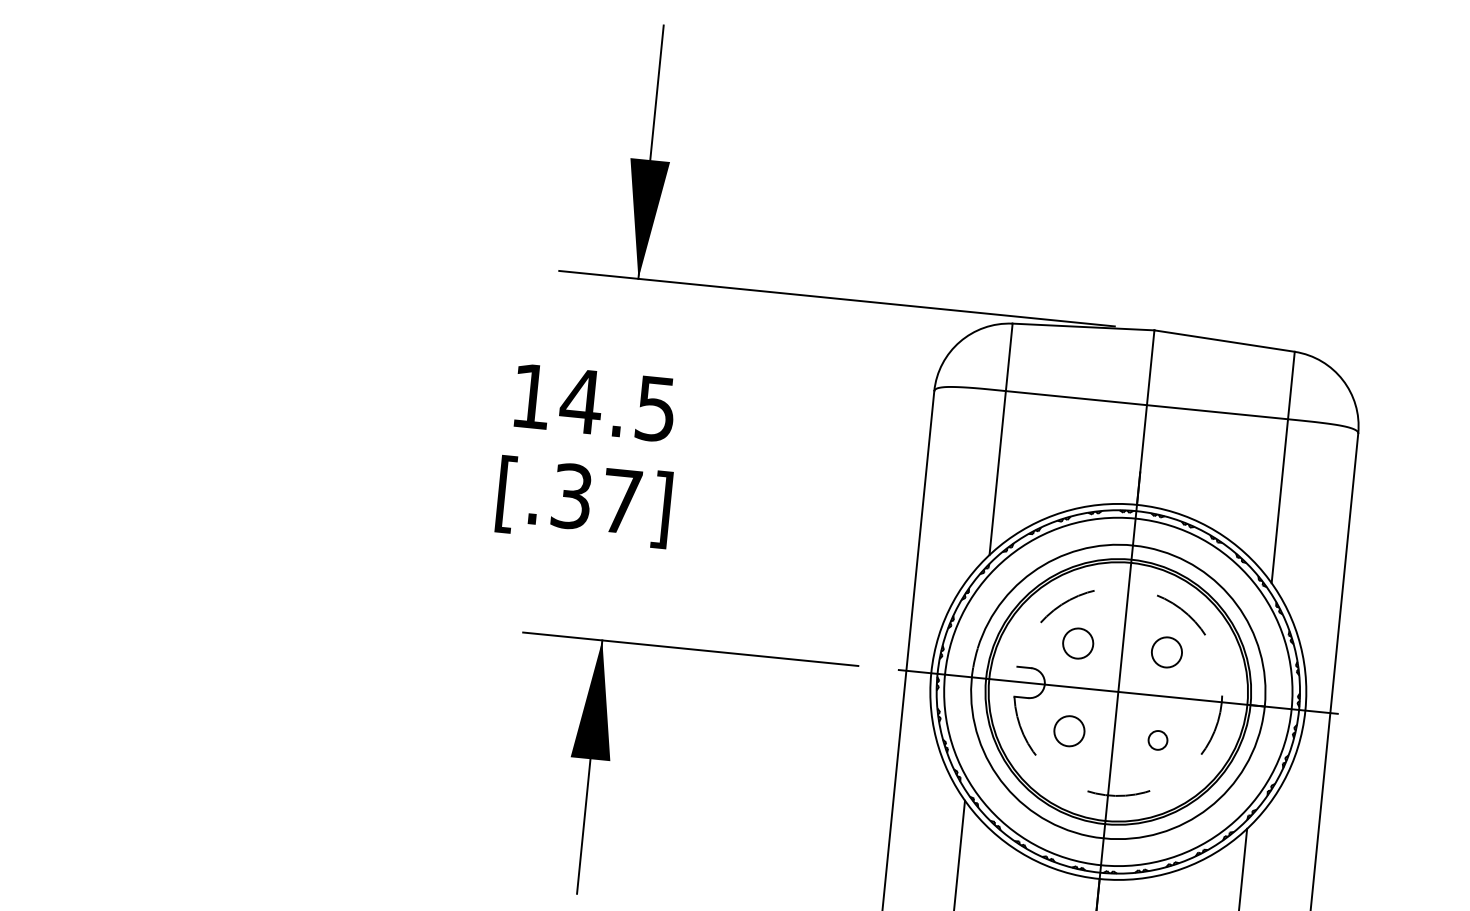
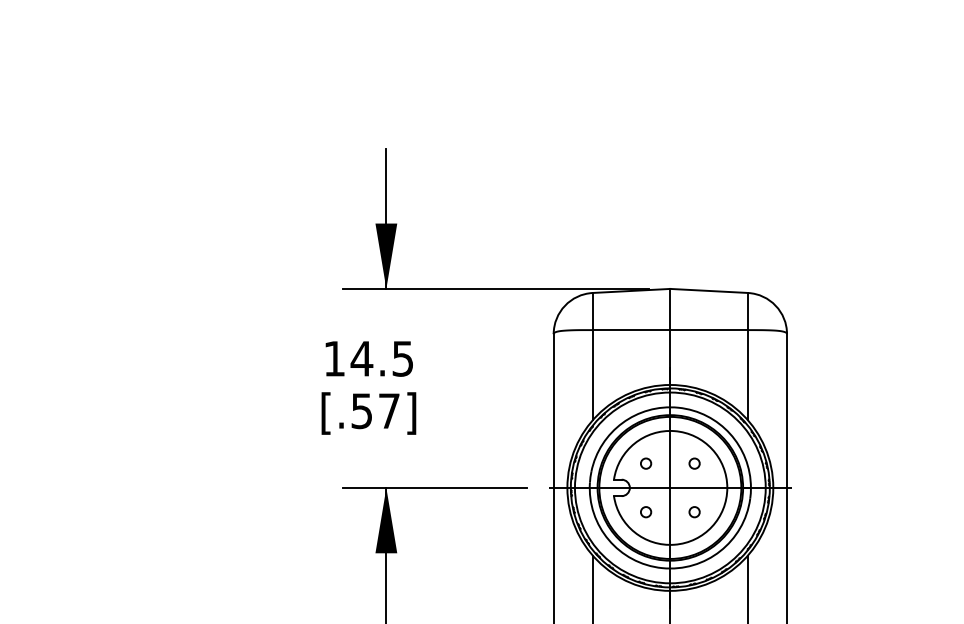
text: (573, 495) -> (362, 410), [.37] -> [.57]
circle: (1079, 643) -> (646, 463), size x0.62
circle: (1166, 651) -> (694, 463), size x0.62
arc: (1222, 701) -> (727, 487), dashed -> solid
circle: (1070, 732) -> (646, 512), size x0.62

